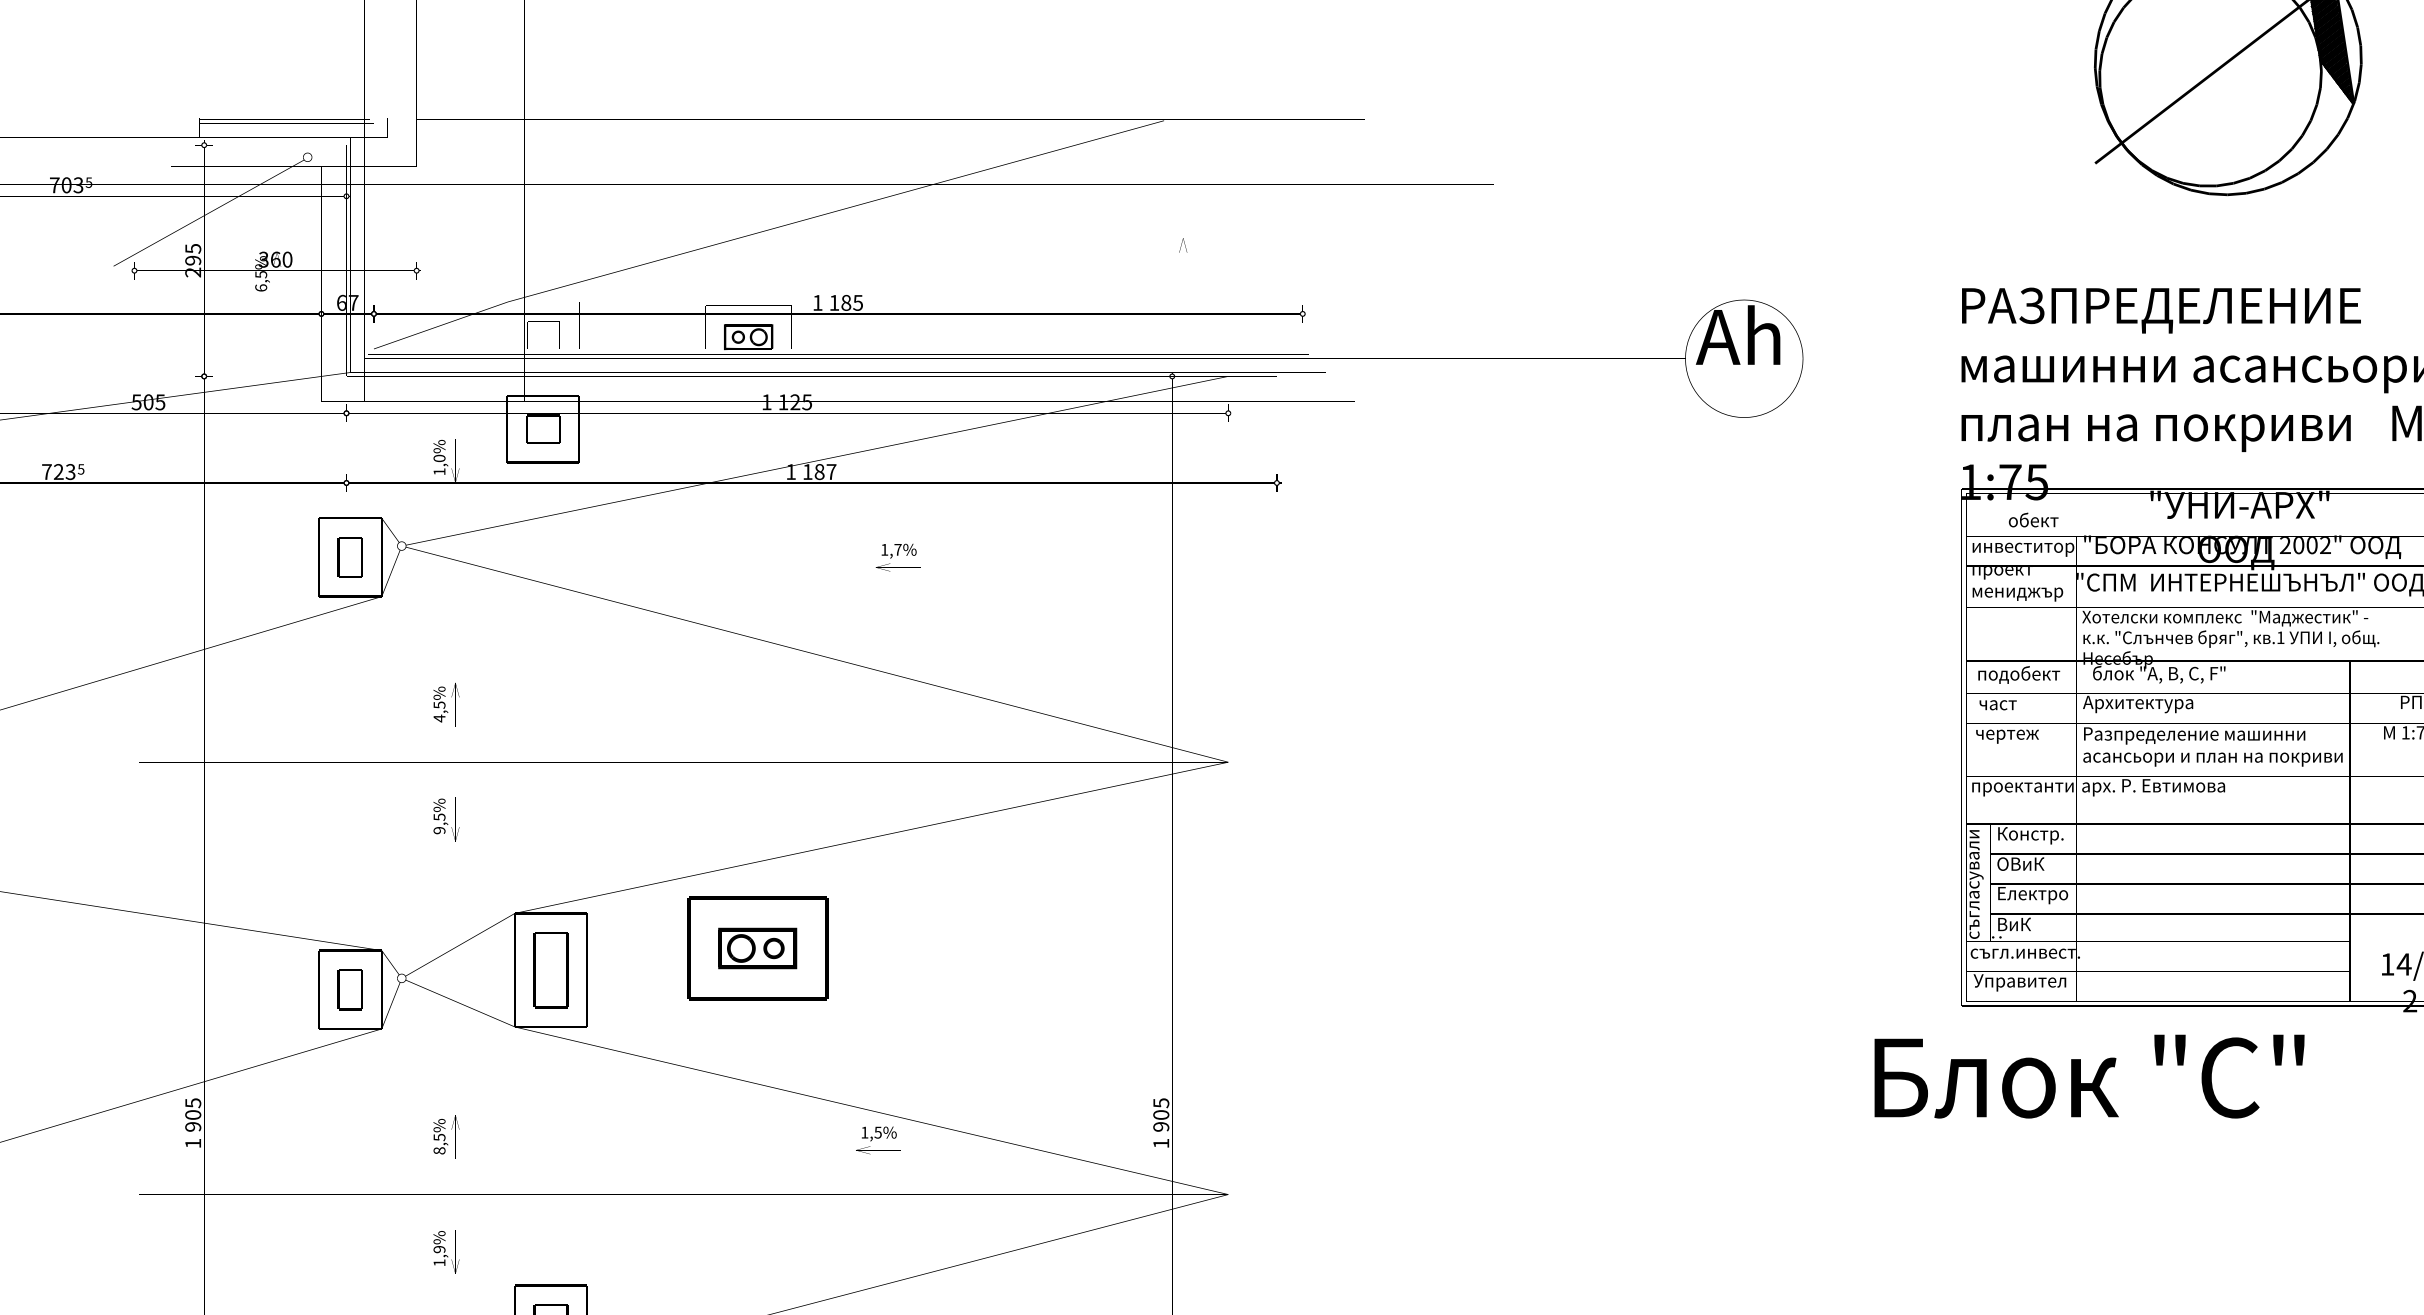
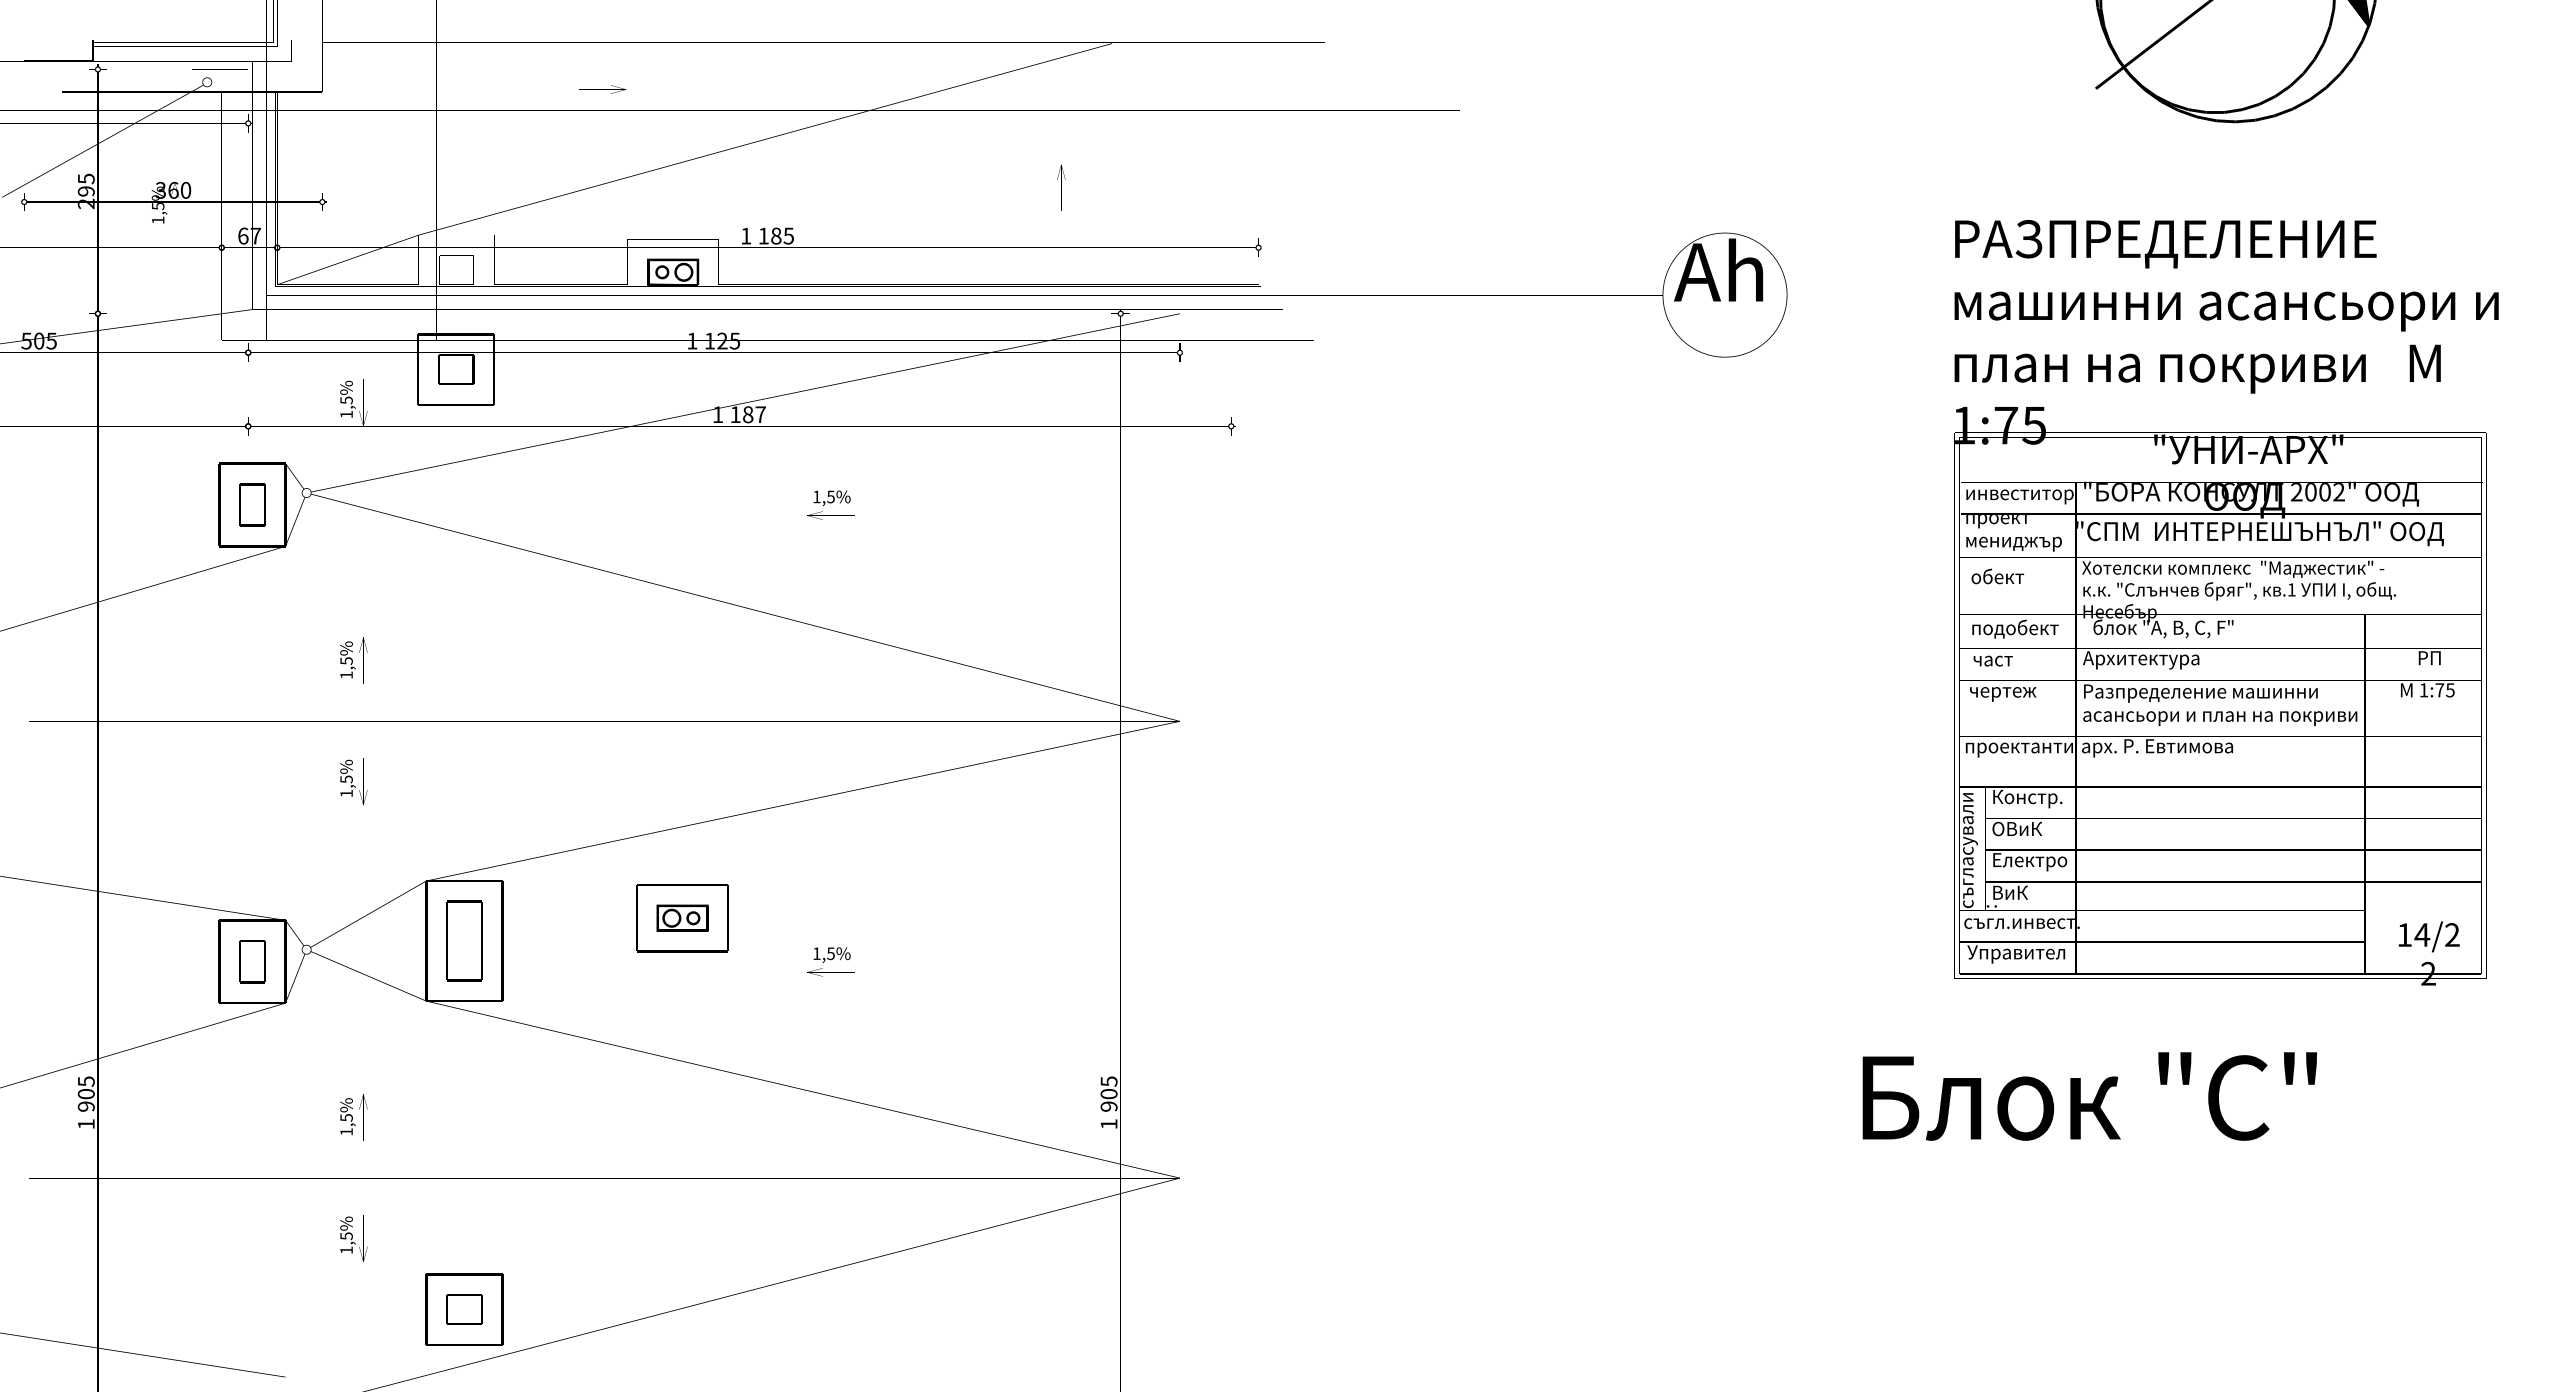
part: (681, 164) -> (602, 89), added
part: (1183, 259) -> (1061, 187), moved
text: (260, 287) -> (157, 219), 6,5% -> 1,5%
text: (439, 458) -> (346, 400), 1,0% -> 1,5%
text: (2033, 520) -> (1997, 576), moved
text: (897, 549) -> (830, 496), 1,7% -> 1,5%
text: (439, 718) -> (346, 675), 4,5% -> 1,5%
text: (439, 830) -> (346, 793), 9,5% -> 1,5%
part: (757, 948) -> (682, 918), size x0.62
text: (2089, 1076) -> (2089, 1096), moved
text: (877, 1140) -> (830, 961), moved
text: (439, 1150) -> (346, 1131), 8,5% -> 1,5%
text: (439, 1249) -> (346, 1236), 1,9% -> 1,5%

